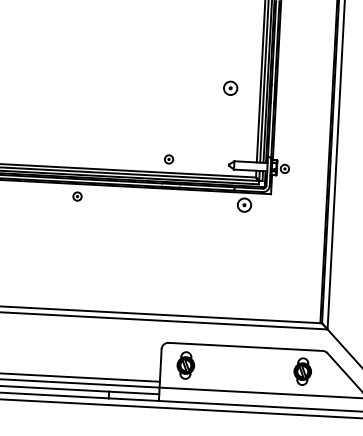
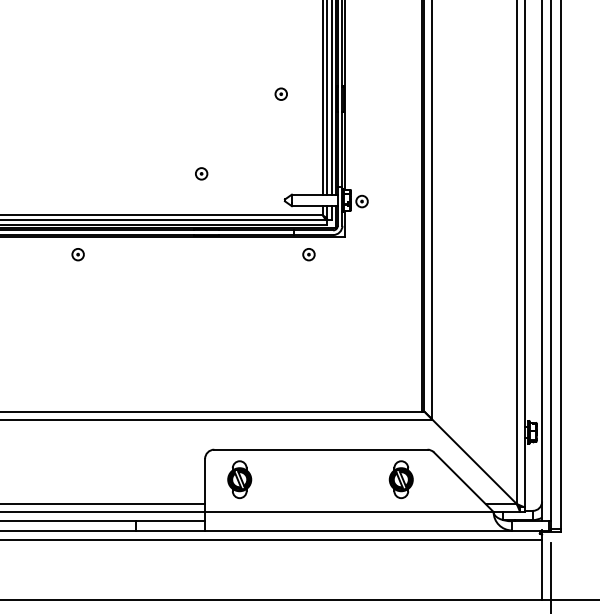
part: (230, 87) -> (280, 93), size x0.62
part: (168, 159) -> (201, 173), moved
part: (244, 205) -> (308, 254), size x0.62

